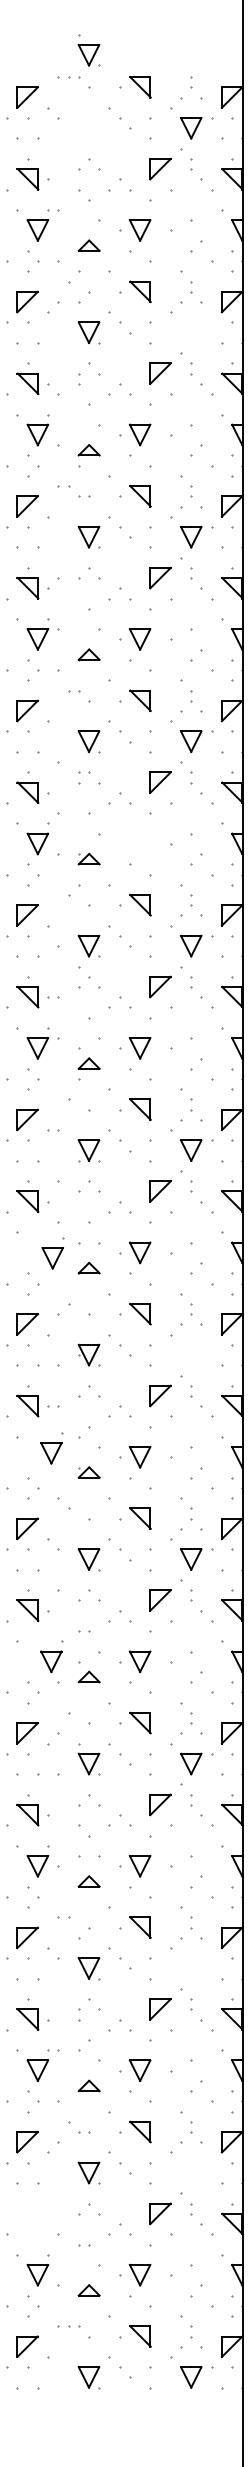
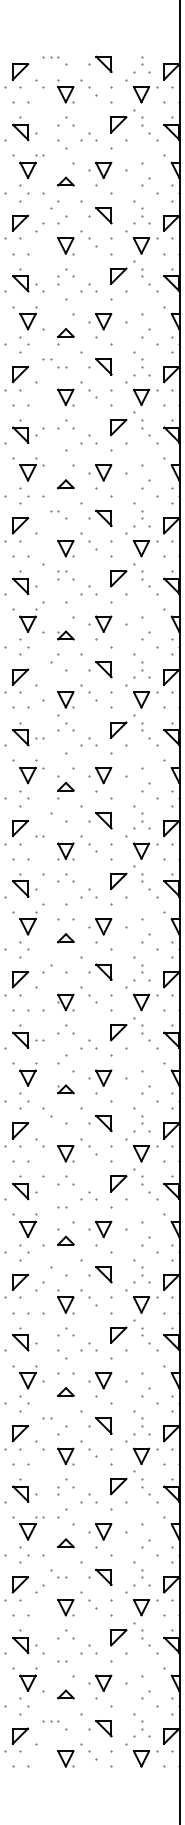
part: (88, 50) -> (65, 91), moved
part: (196, 332) -> (145, 245), added
part: (135, 842) -> (100, 623), added
part: (53, 1253) -> (28, 923), moved
part: (196, 1355) -> (145, 1002), added
part: (52, 1448) -> (28, 1074), moved
part: (52, 1656) -> (28, 1225), moved
part: (196, 1967) -> (145, 1455), added
part: (196, 2172) -> (145, 1607), added
part: (33, 2218) -> (24, 1641), added

